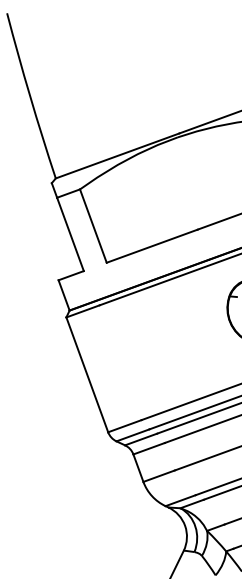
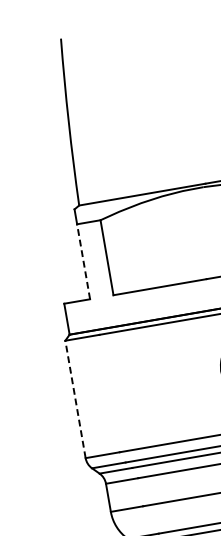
line: (70, 233) -> (83, 260), solid -> dashed
line: (87, 374) -> (75, 399), solid -> dashed

